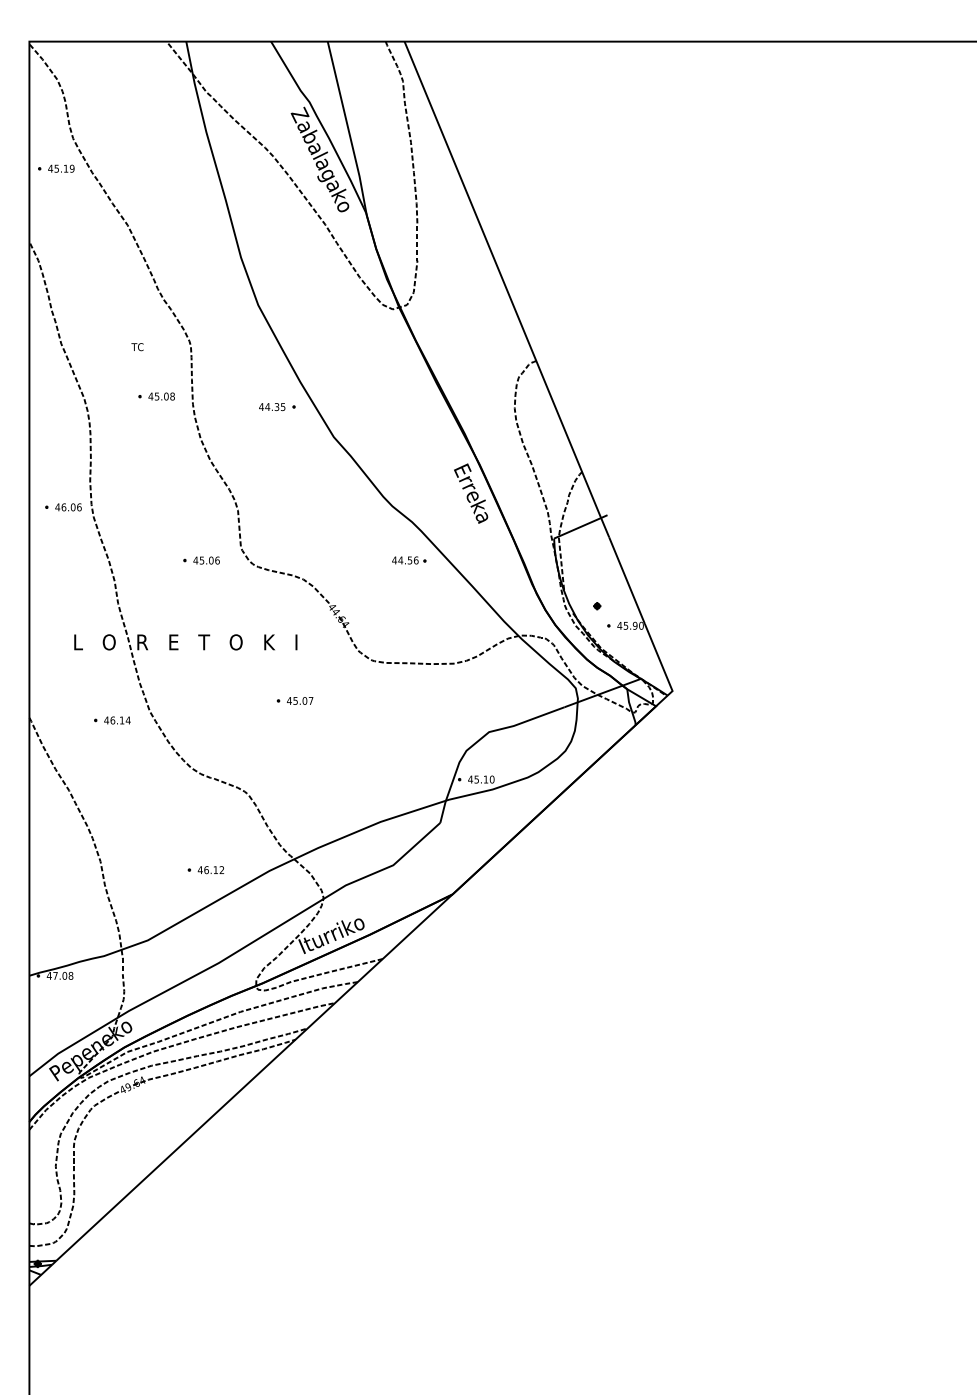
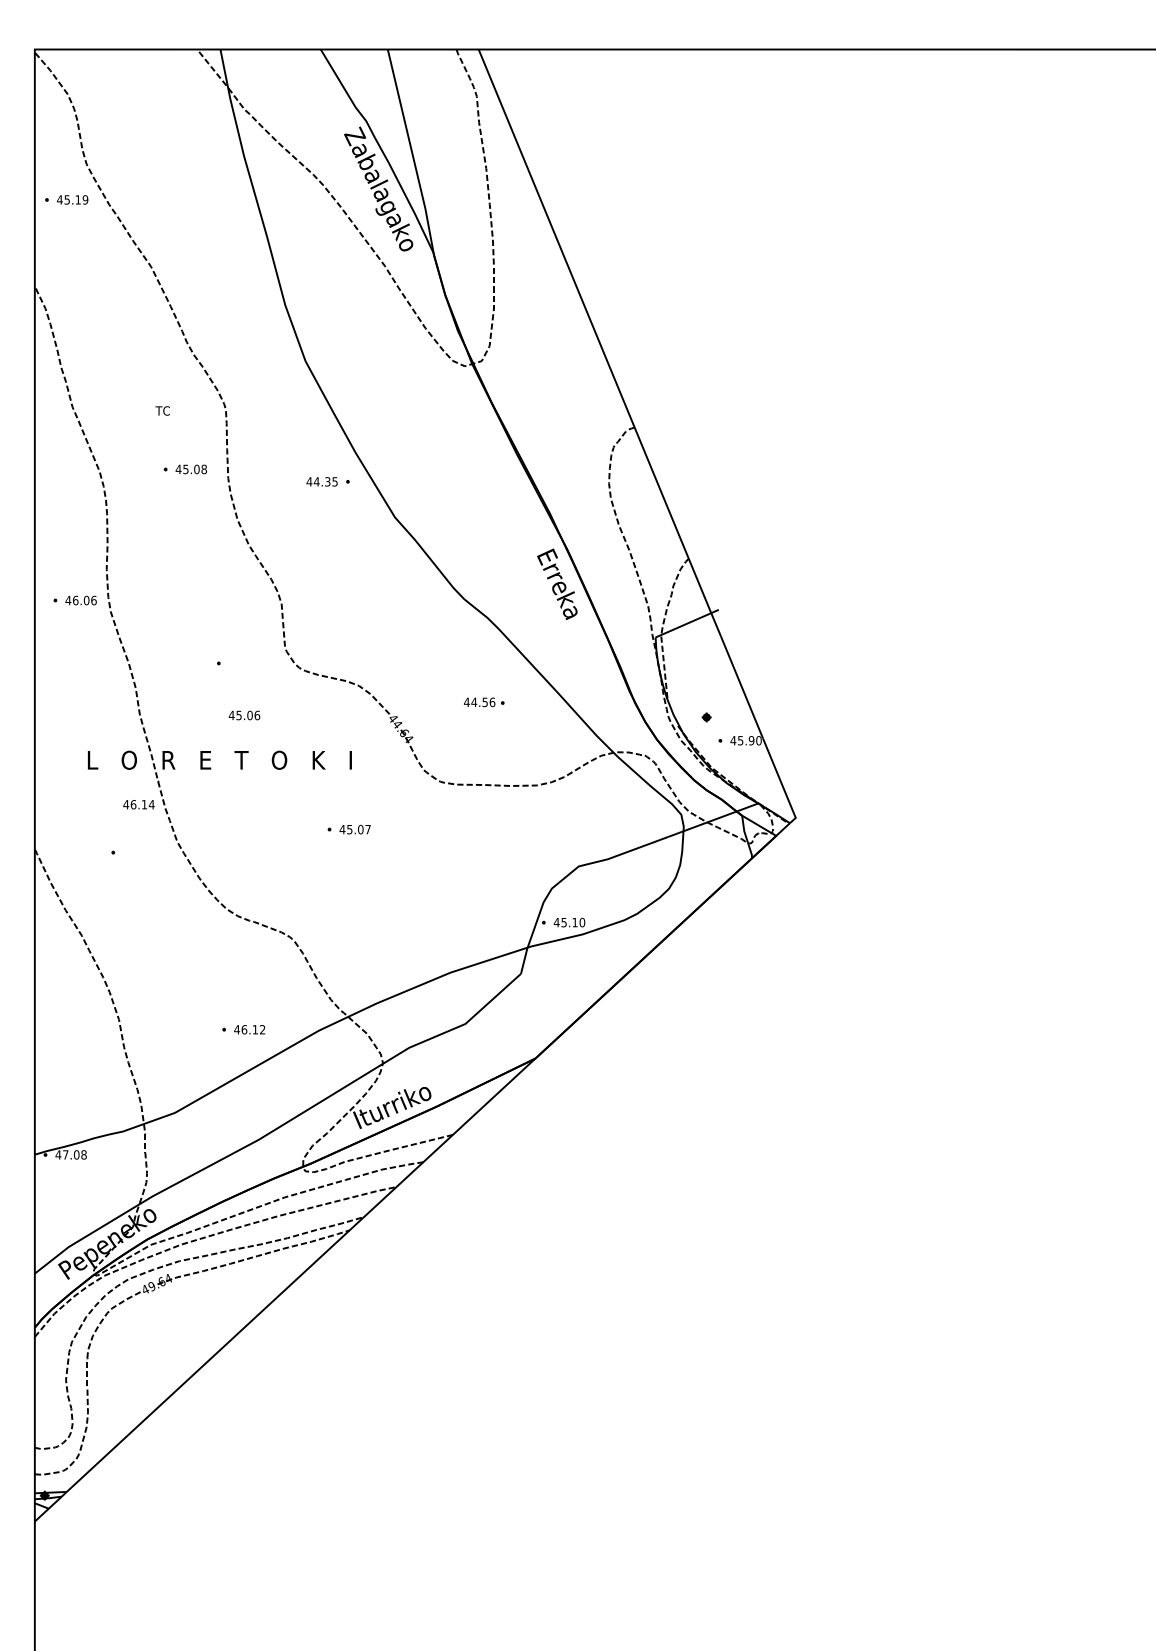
text: (206, 560) -> (244, 715), moved
part: (409, 560) -> (484, 702), moved
text: (117, 720) -> (138, 804), moved

